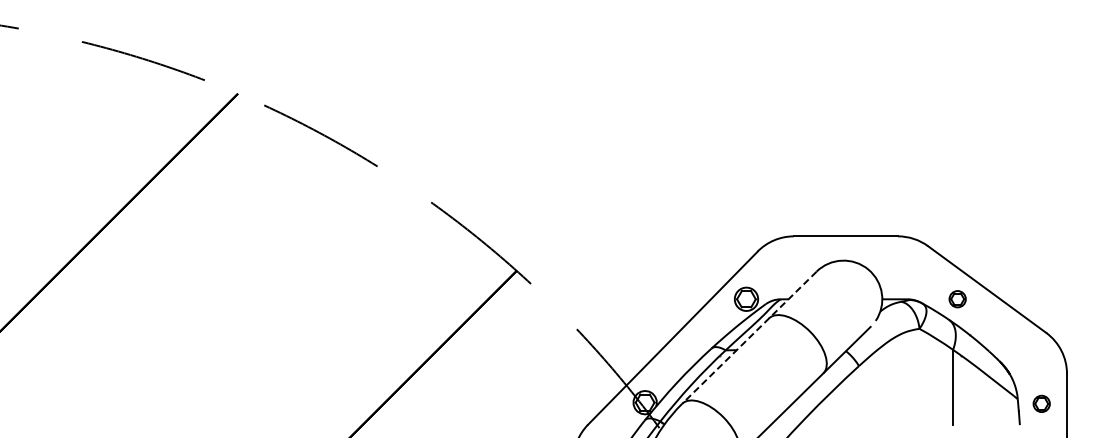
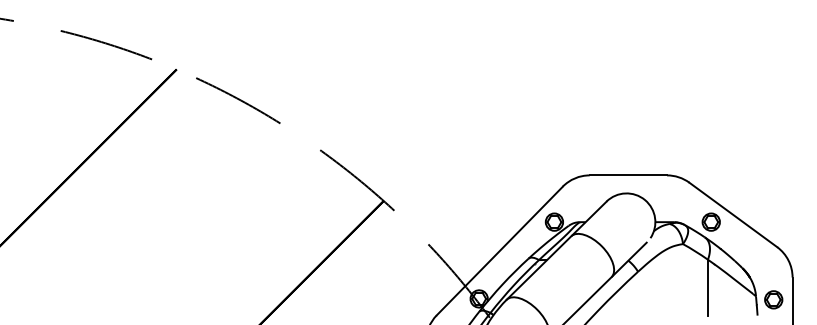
part: (957, 298) -> (711, 221), size x1.43
line: (749, 338) -> (556, 251), dashed -> solid
part: (1041, 403) -> (773, 299), size x1.43

